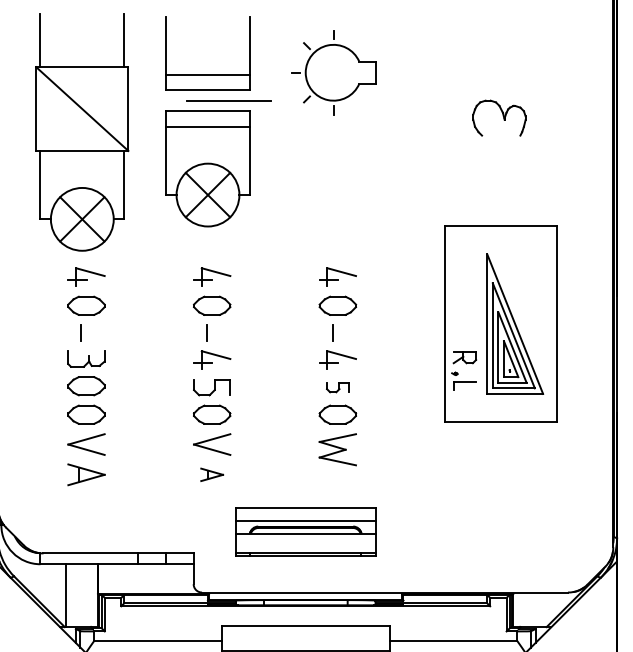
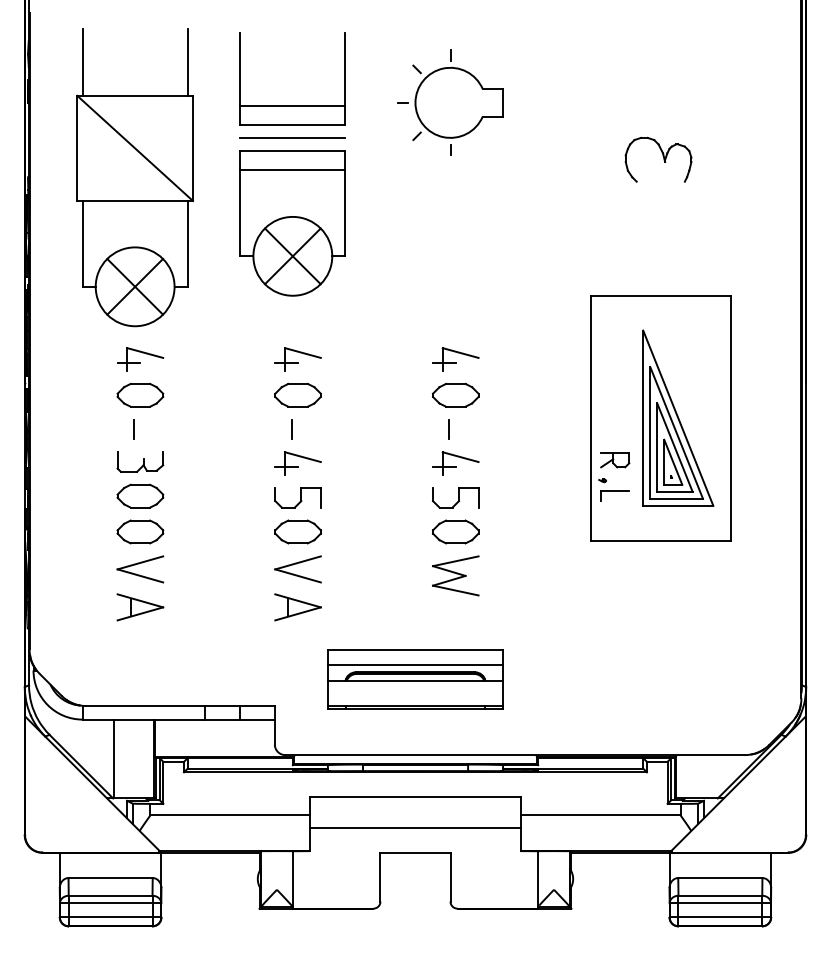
line: (228, 100) -> (292, 137), moved
part: (337, 387) -> (455, 497), size x1.67
part: (211, 474) -> (297, 607), size x1.67

